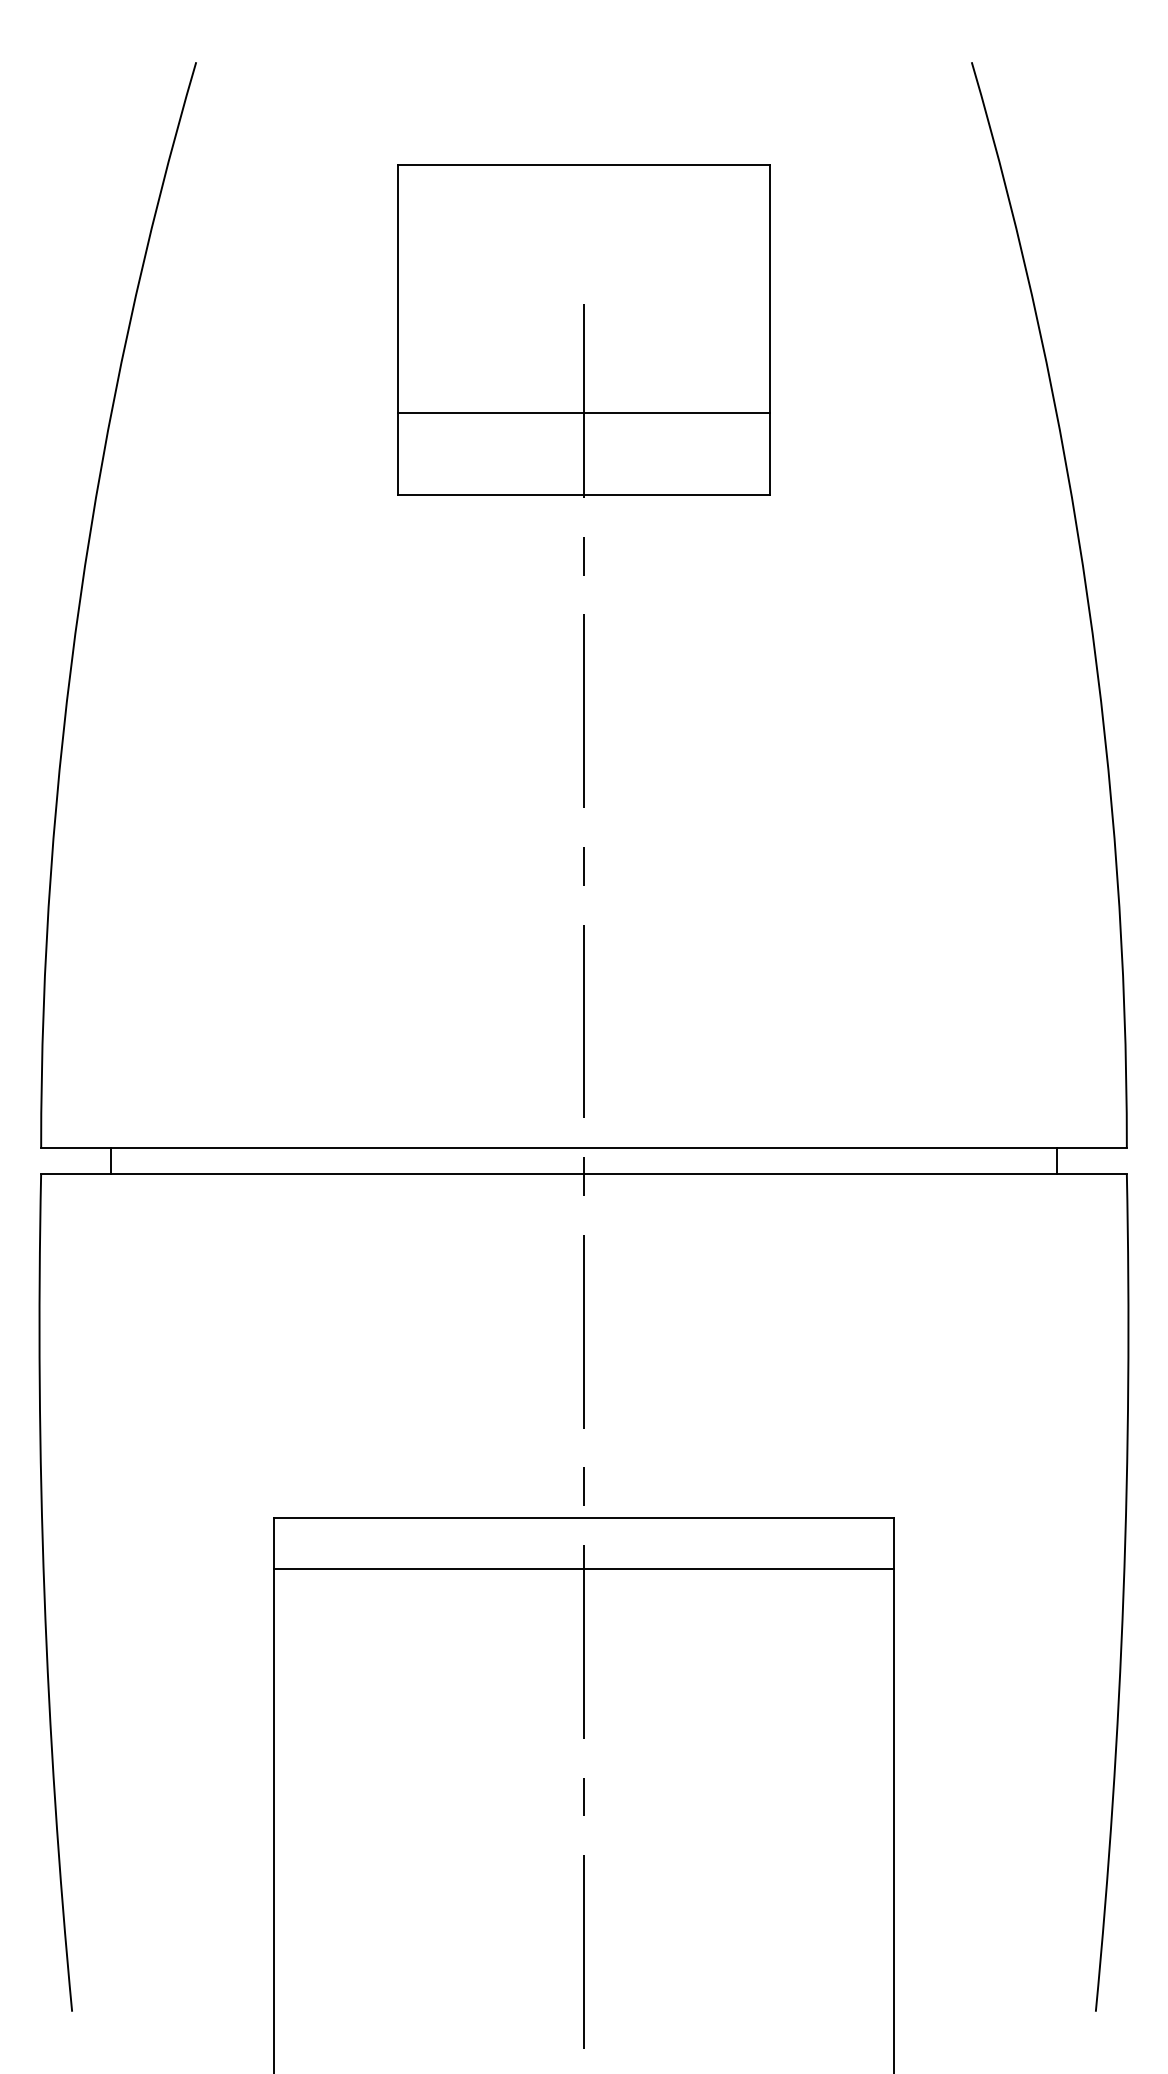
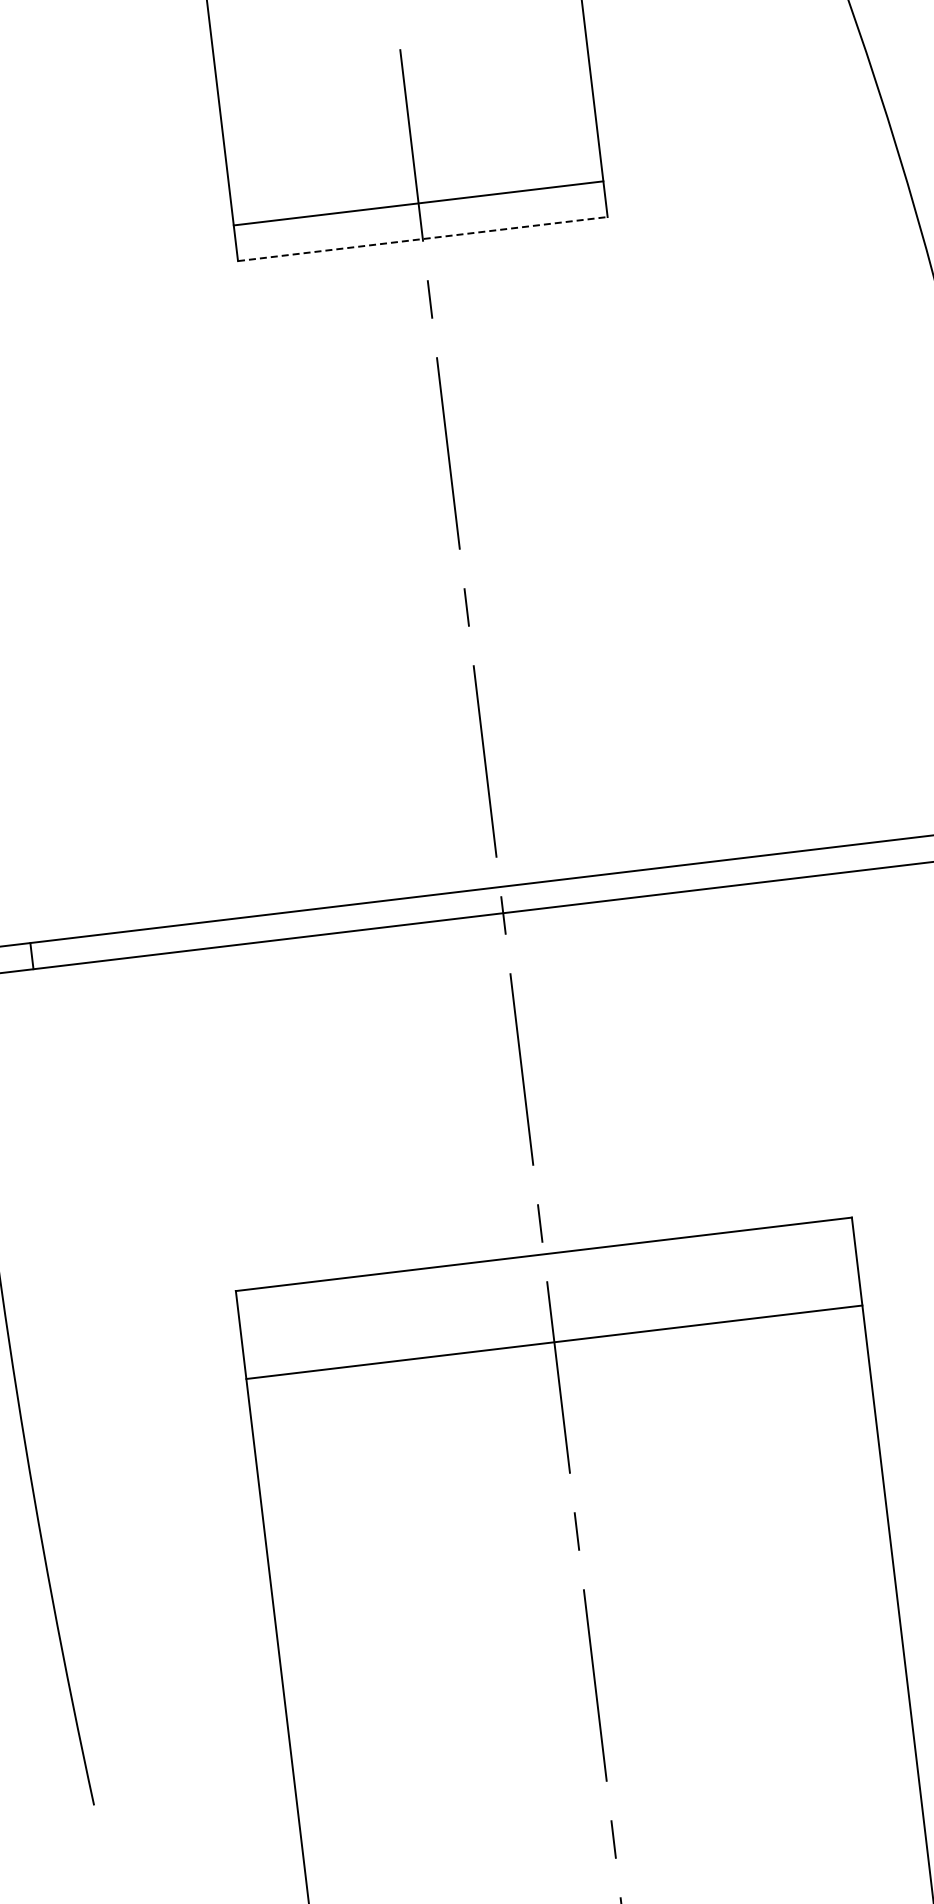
line: (583, 413) -> (418, 203), moved
line: (584, 495) -> (423, 239), solid -> dashed
line: (583, 1569) -> (553, 1342), moved

